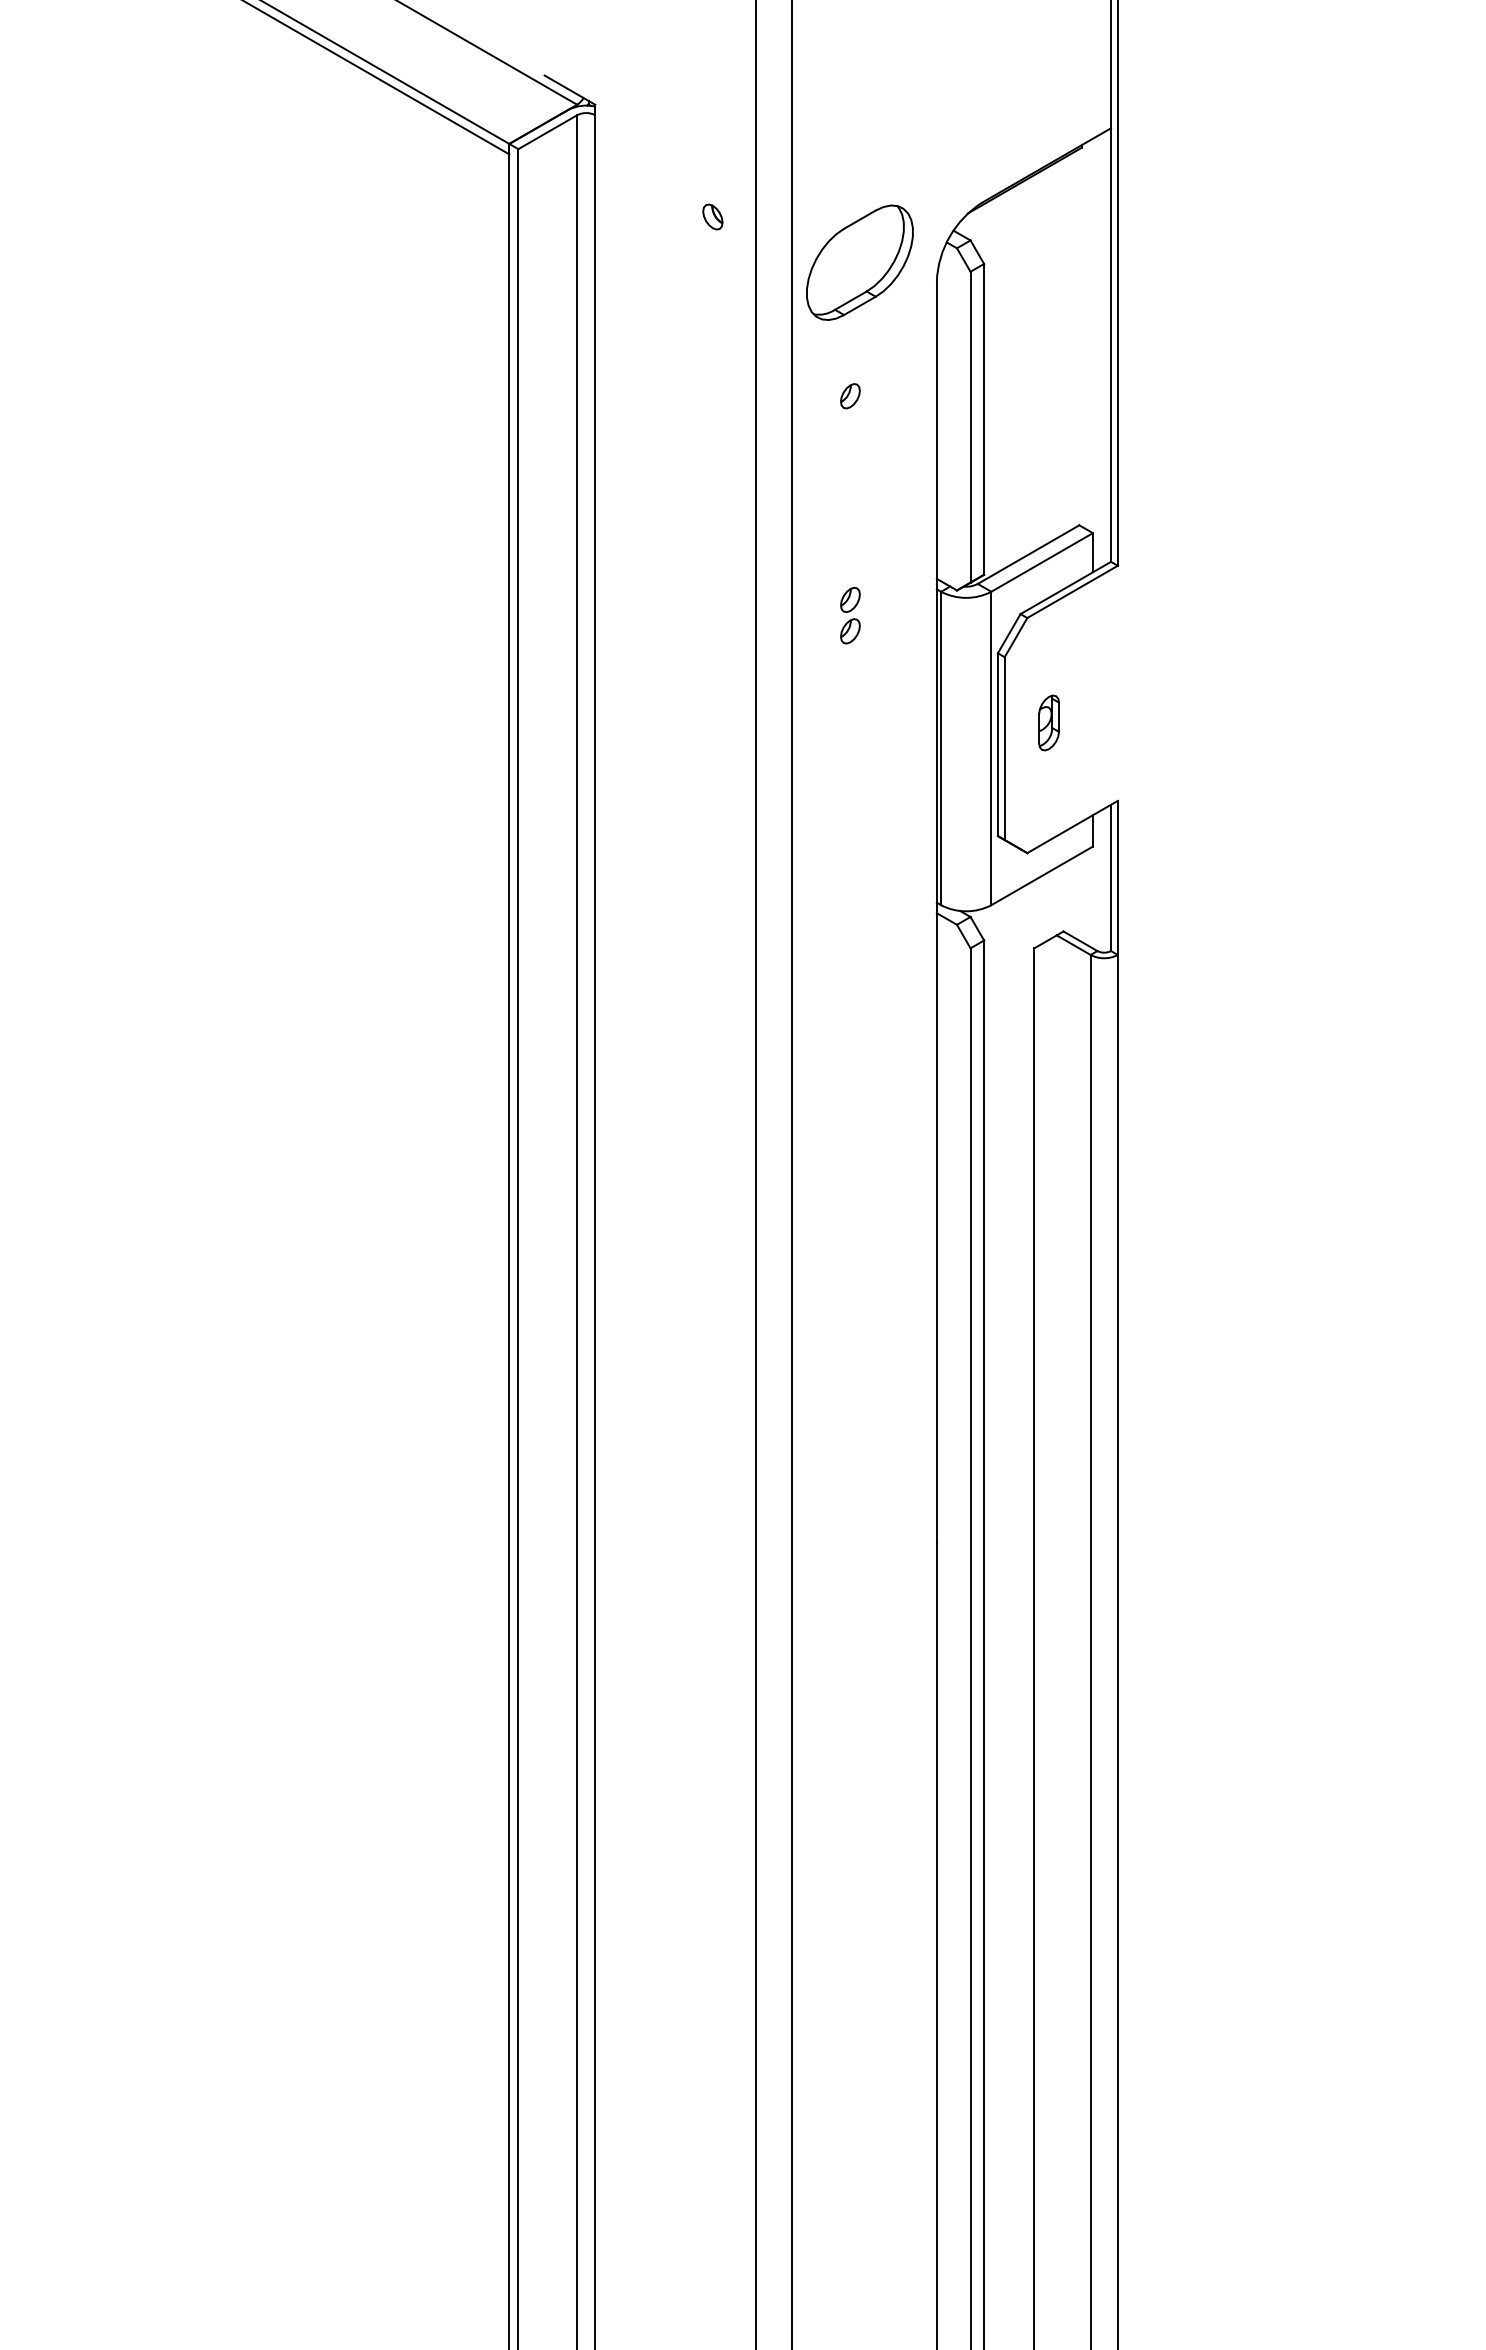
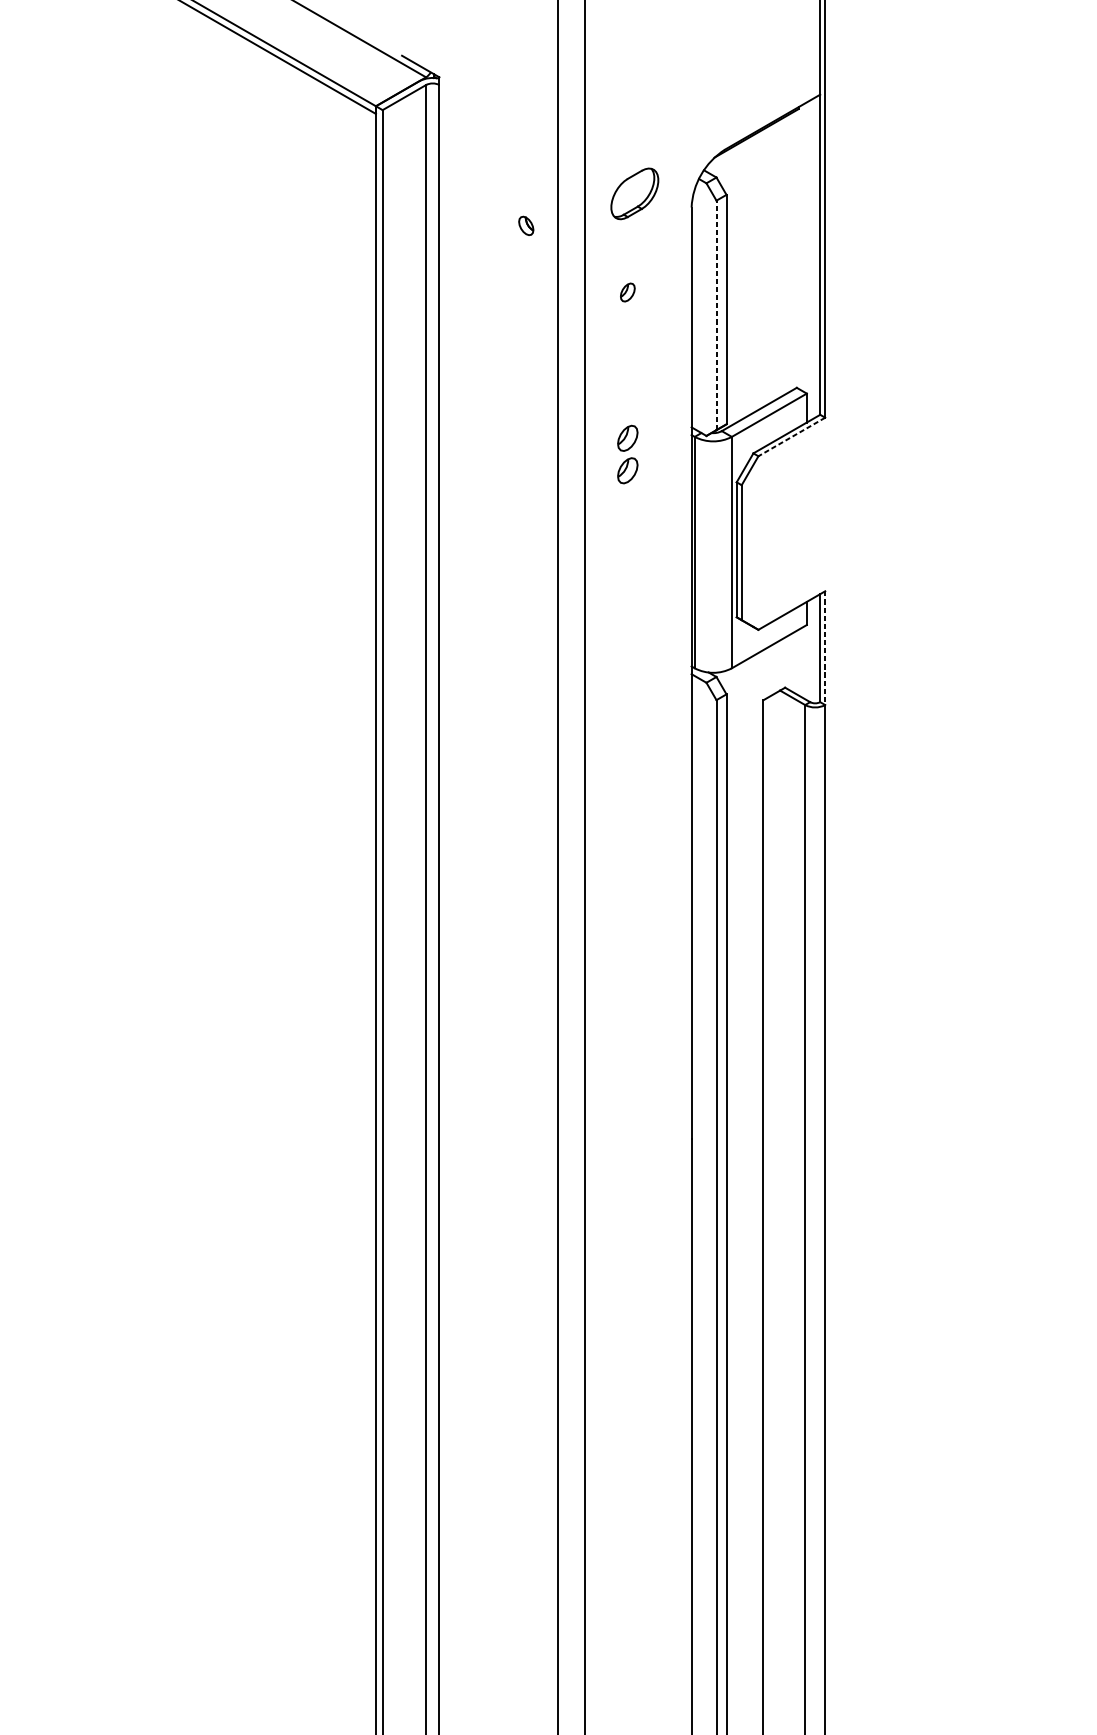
part: (712, 216) -> (525, 225), moved
part: (859, 262) -> (634, 193), size x0.6
line: (970, 426) -> (716, 314), solid -> dashed
line: (1072, 592) -> (791, 437), solid -> dashed
part: (850, 615) -> (627, 454), size x1.4
part: (1049, 722) -> (774, 533), removed
line: (1117, 878) -> (824, 648), solid -> dashed

